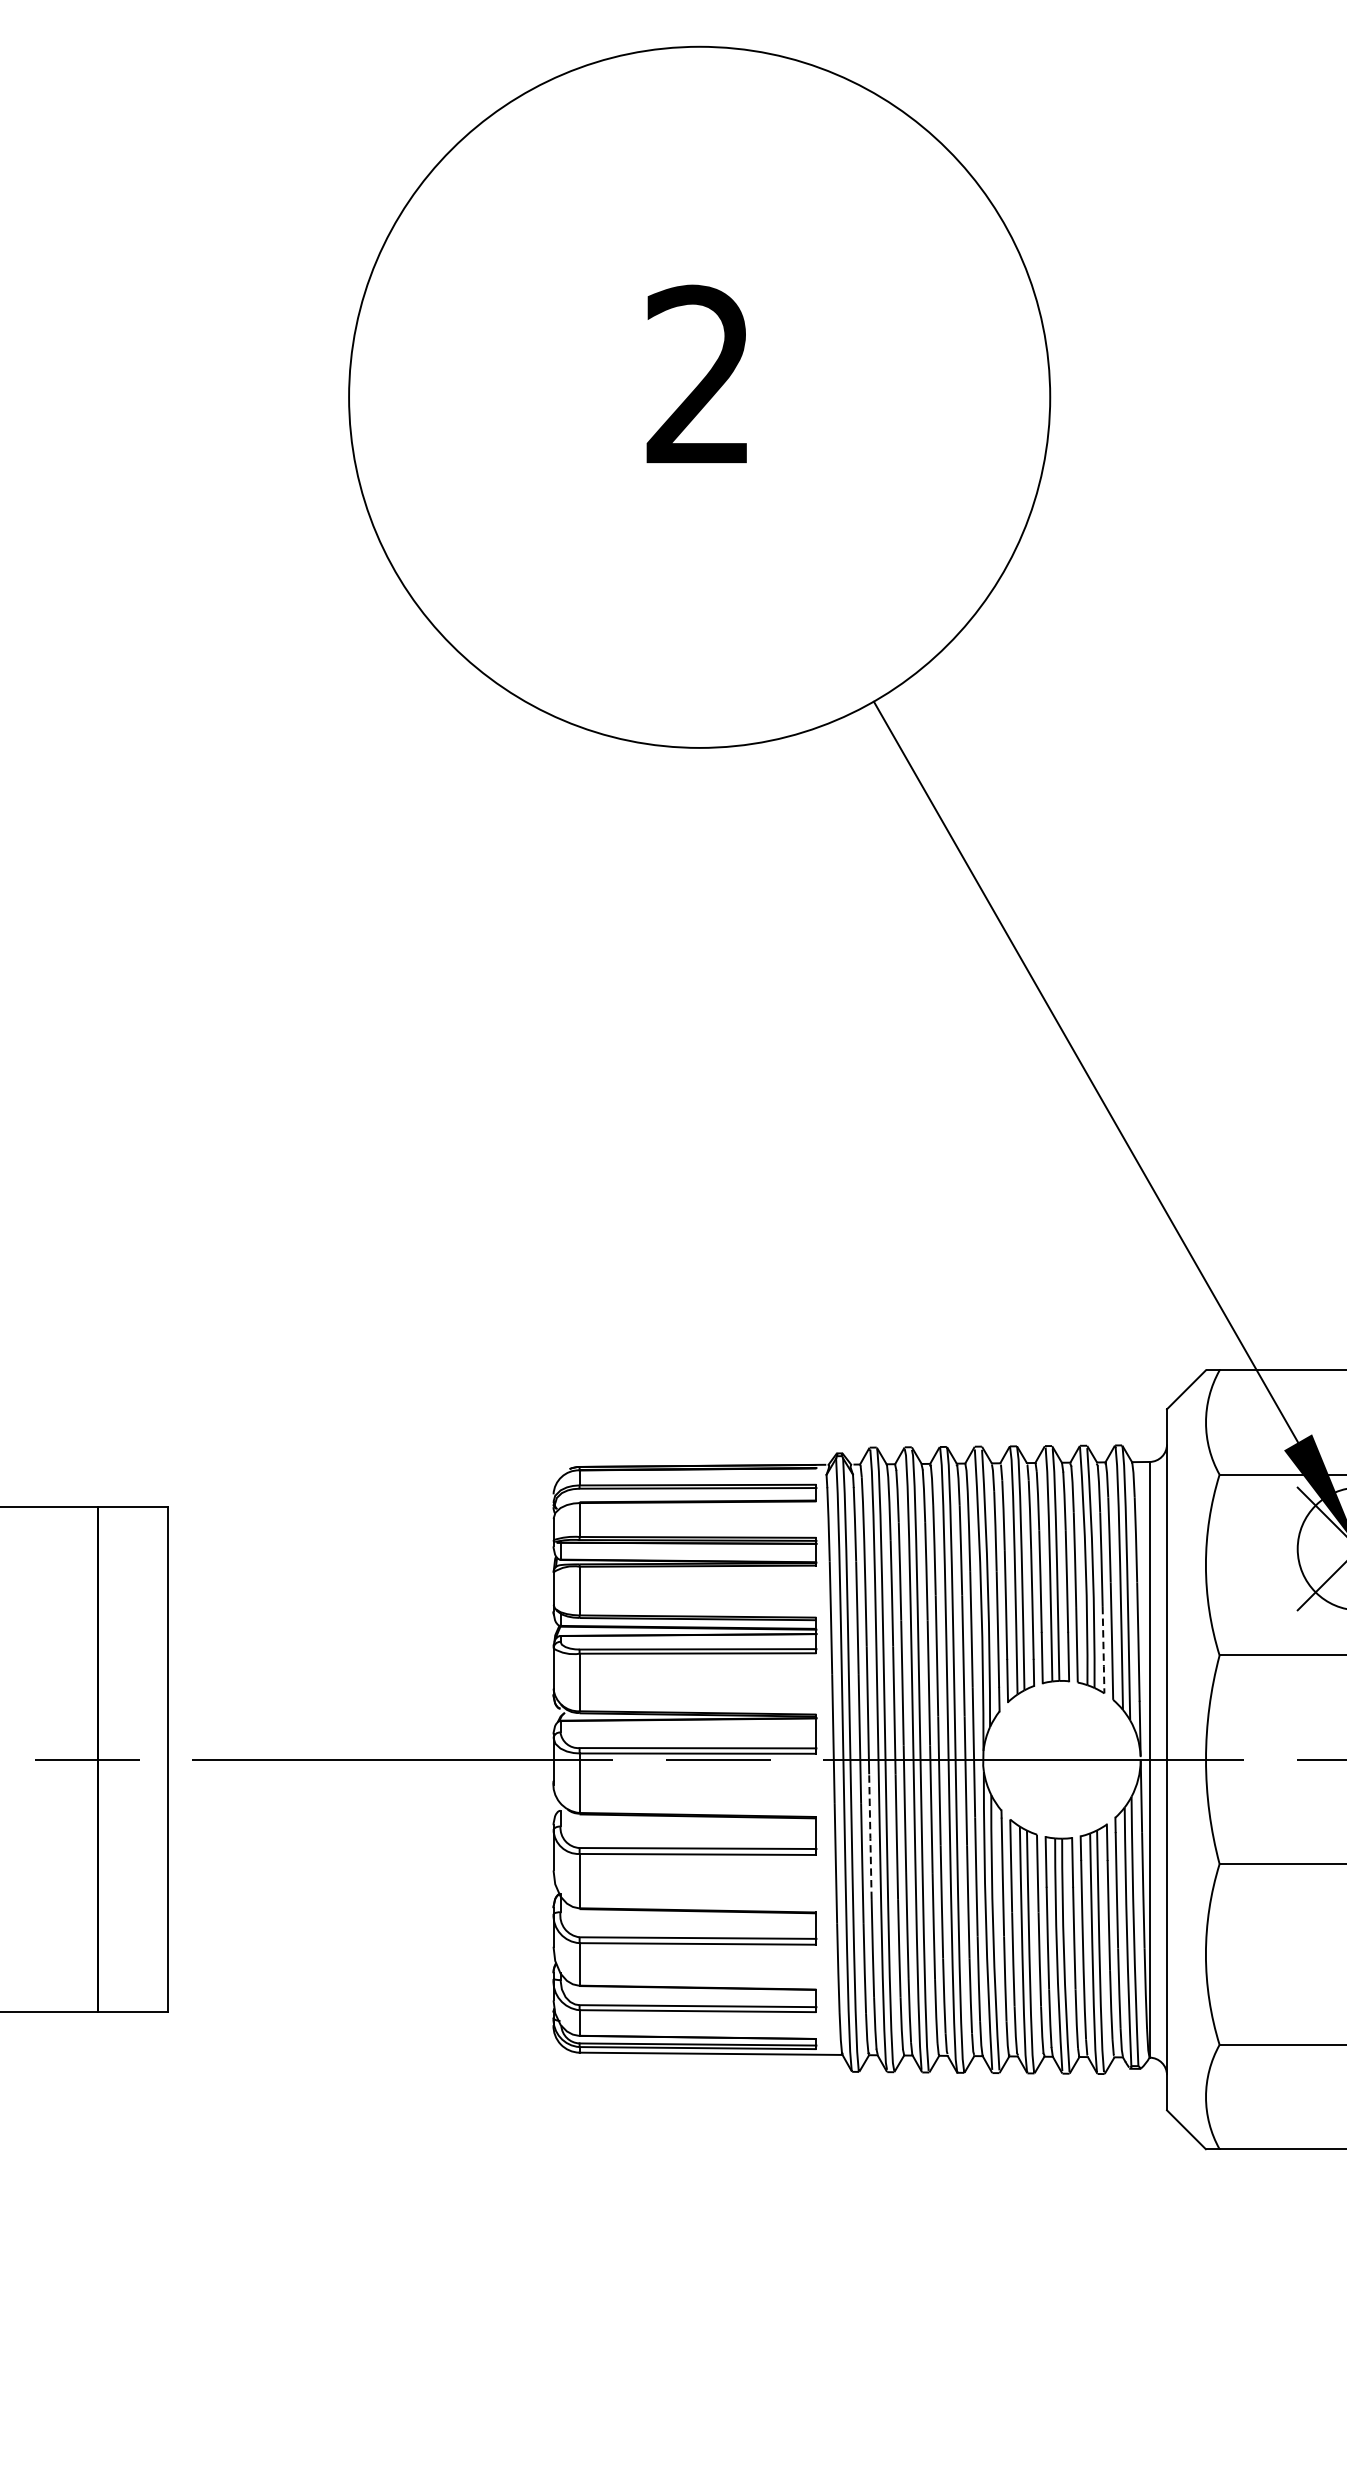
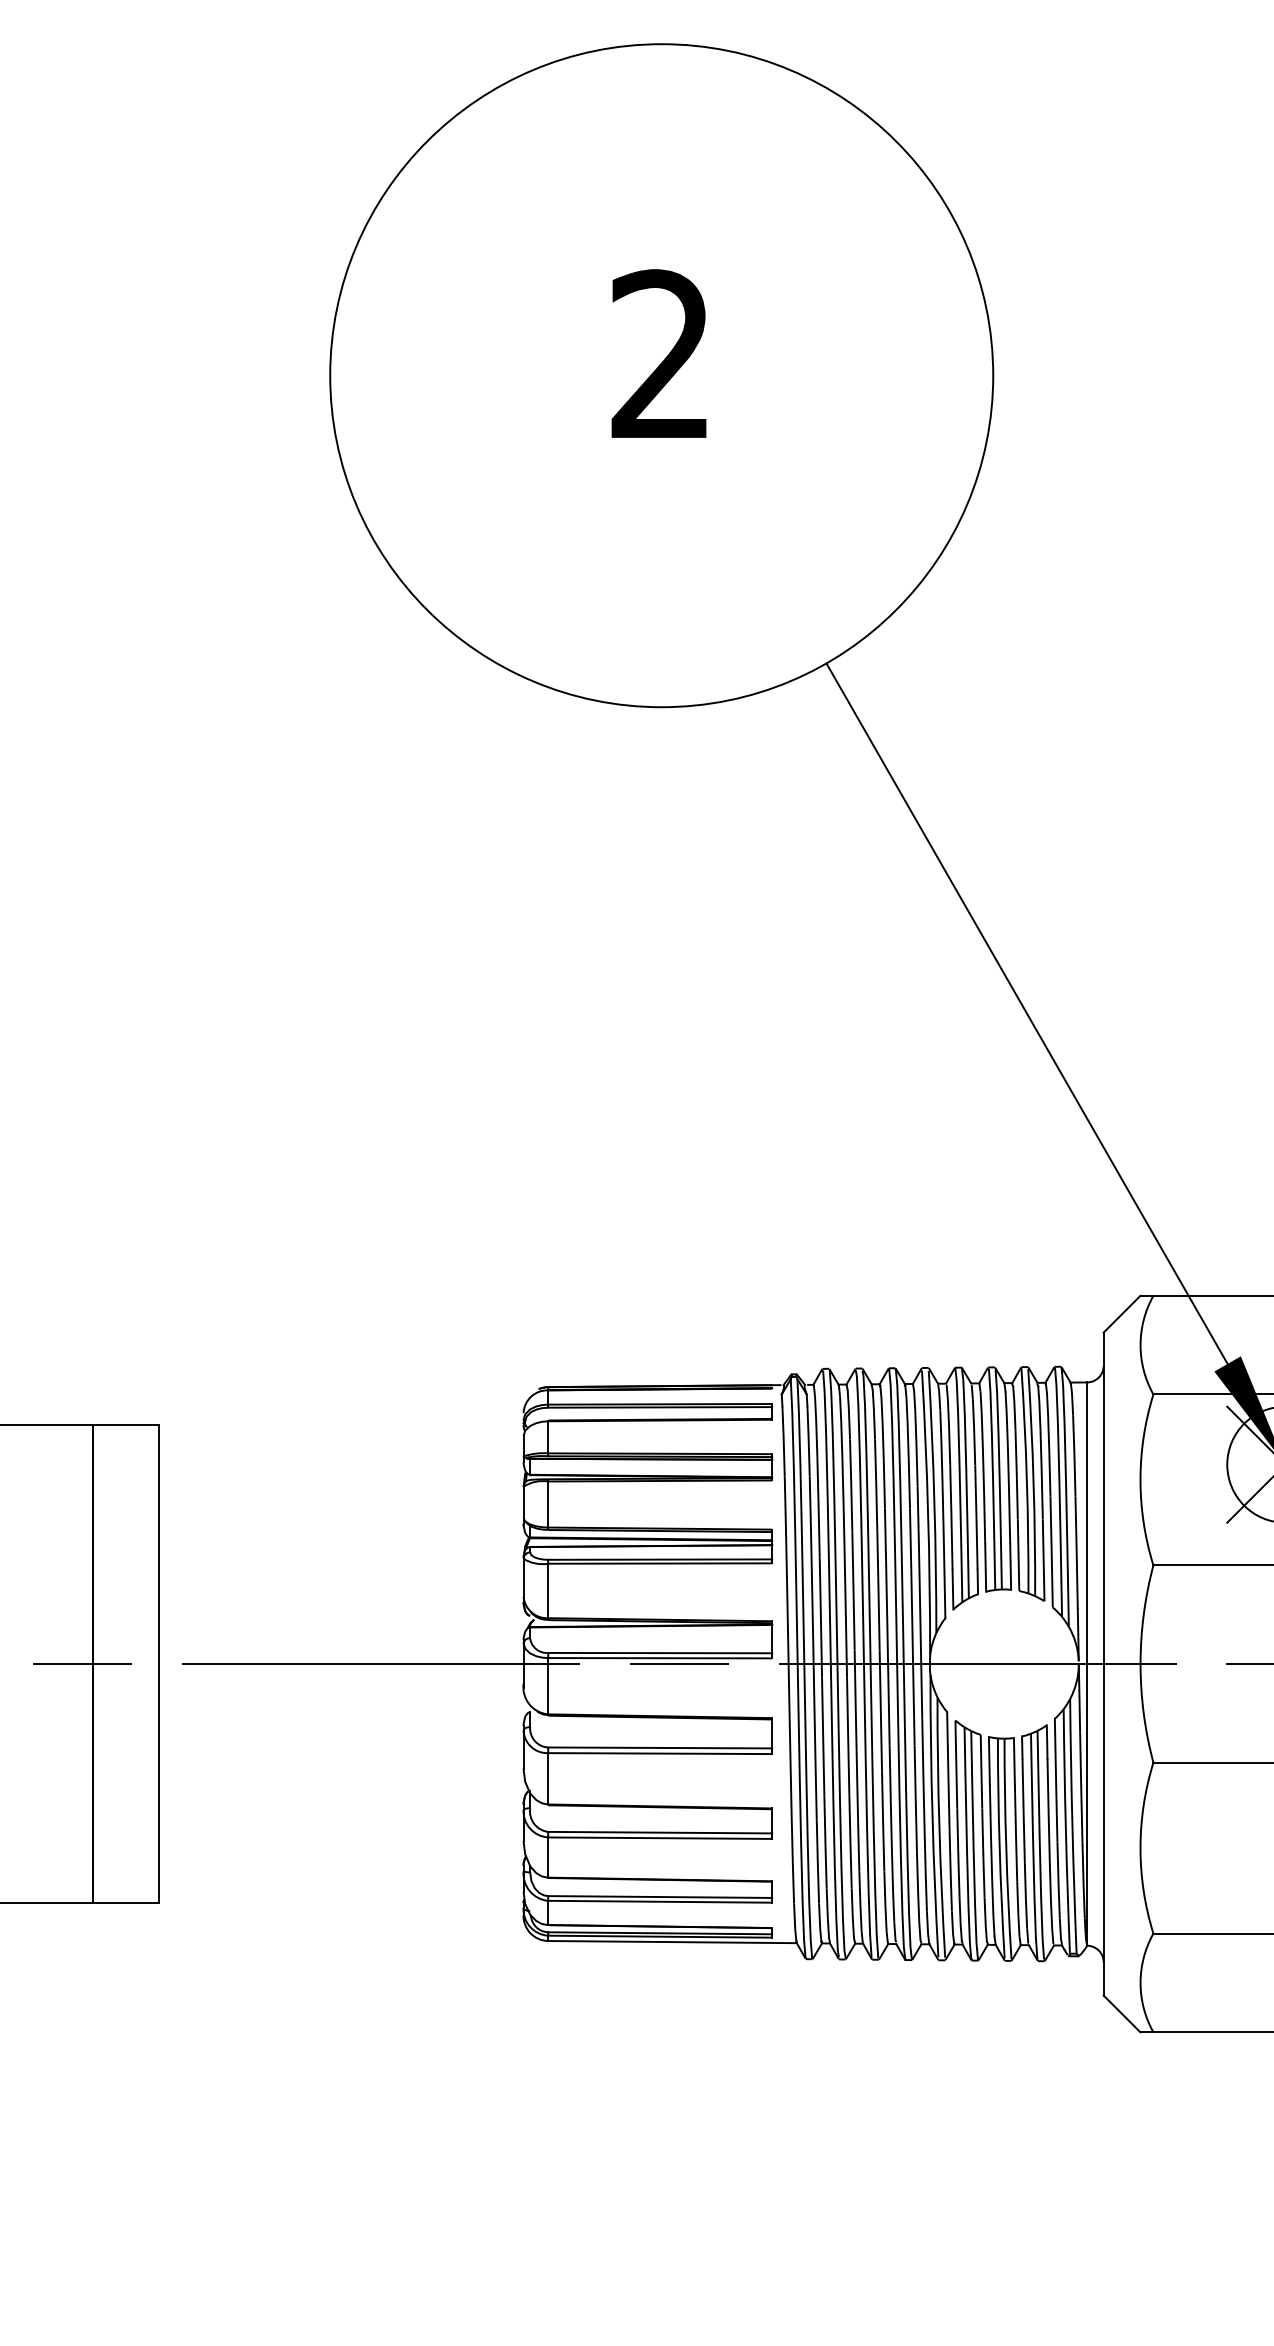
line: (1103, 1651) -> (1043, 1561), dashed -> solid
line: (870, 1837) -> (823, 1737), dashed -> solid

